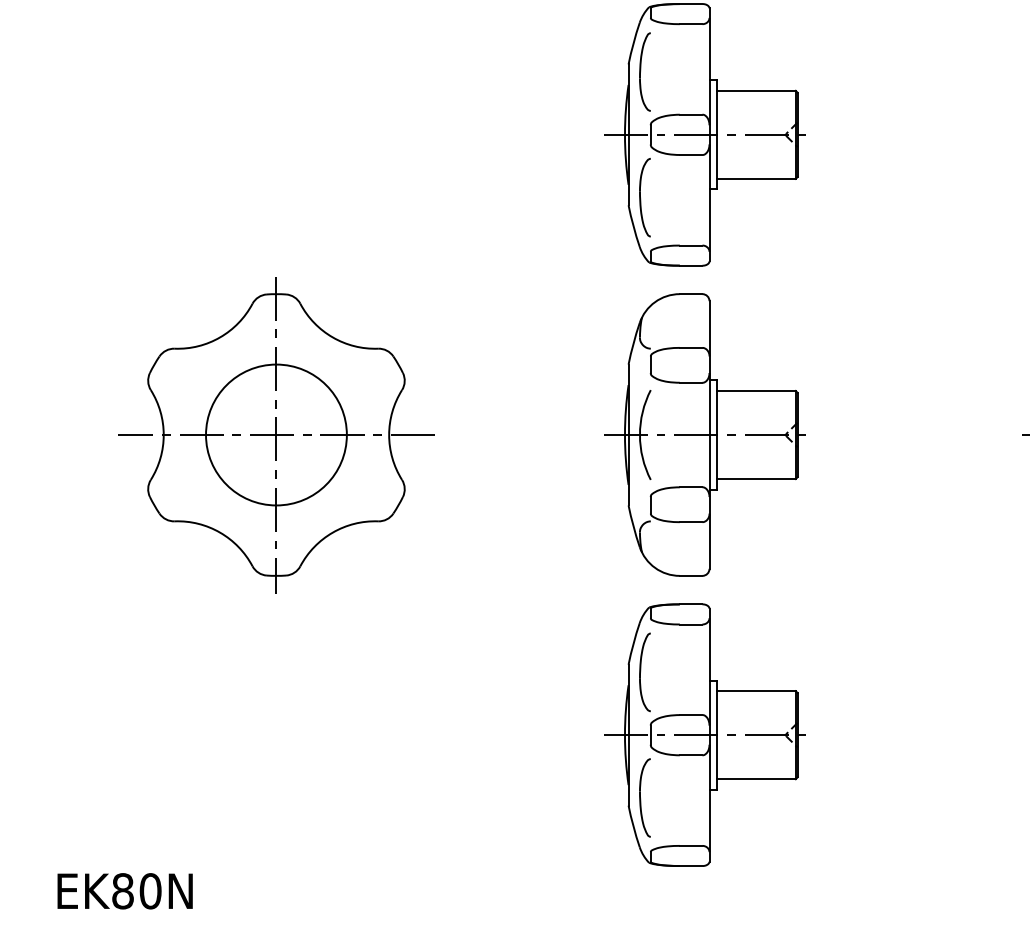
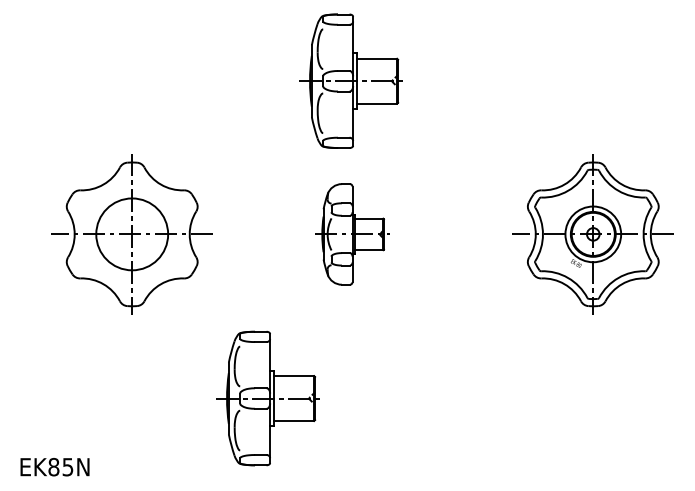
part: (704, 435) -> (350, 234), size x0.7
part: (704, 735) -> (267, 398), moved
text: (149, 891) -> (67, 467), EK80N -> EK85N

